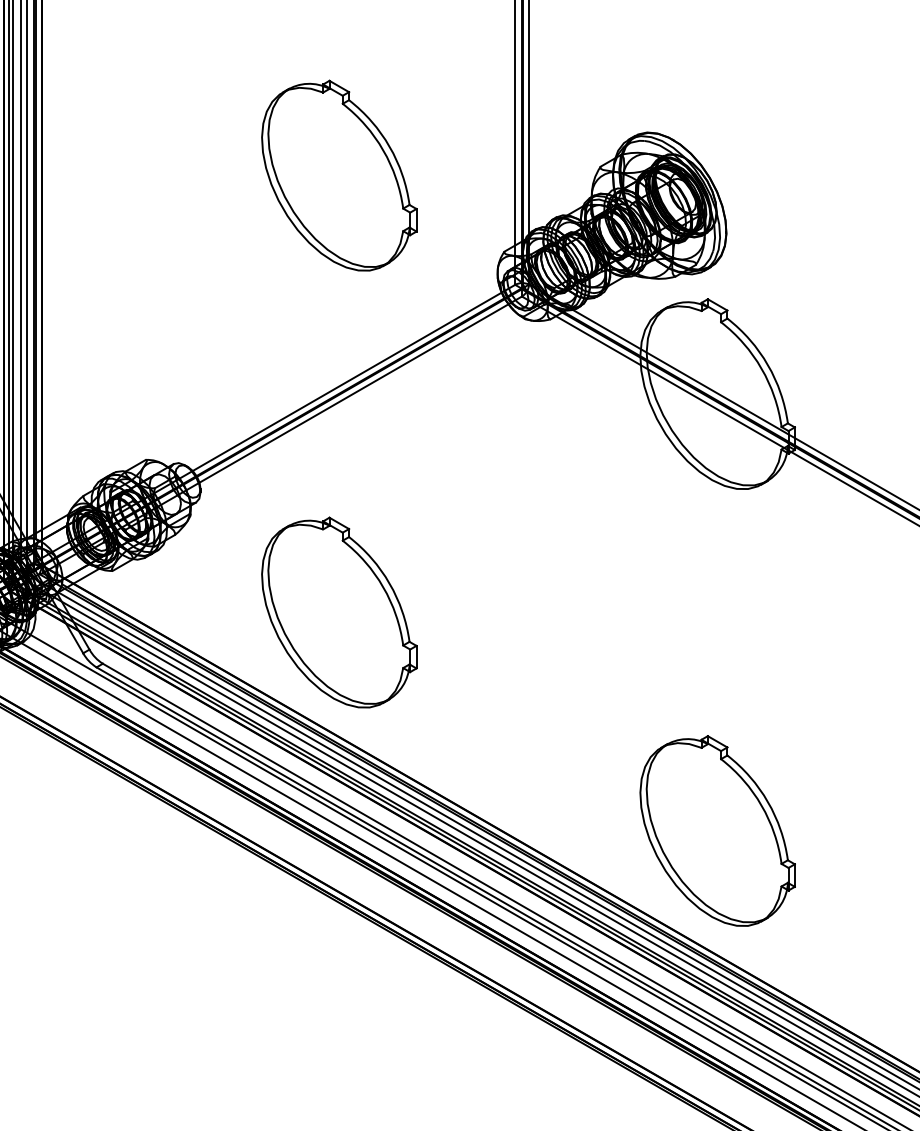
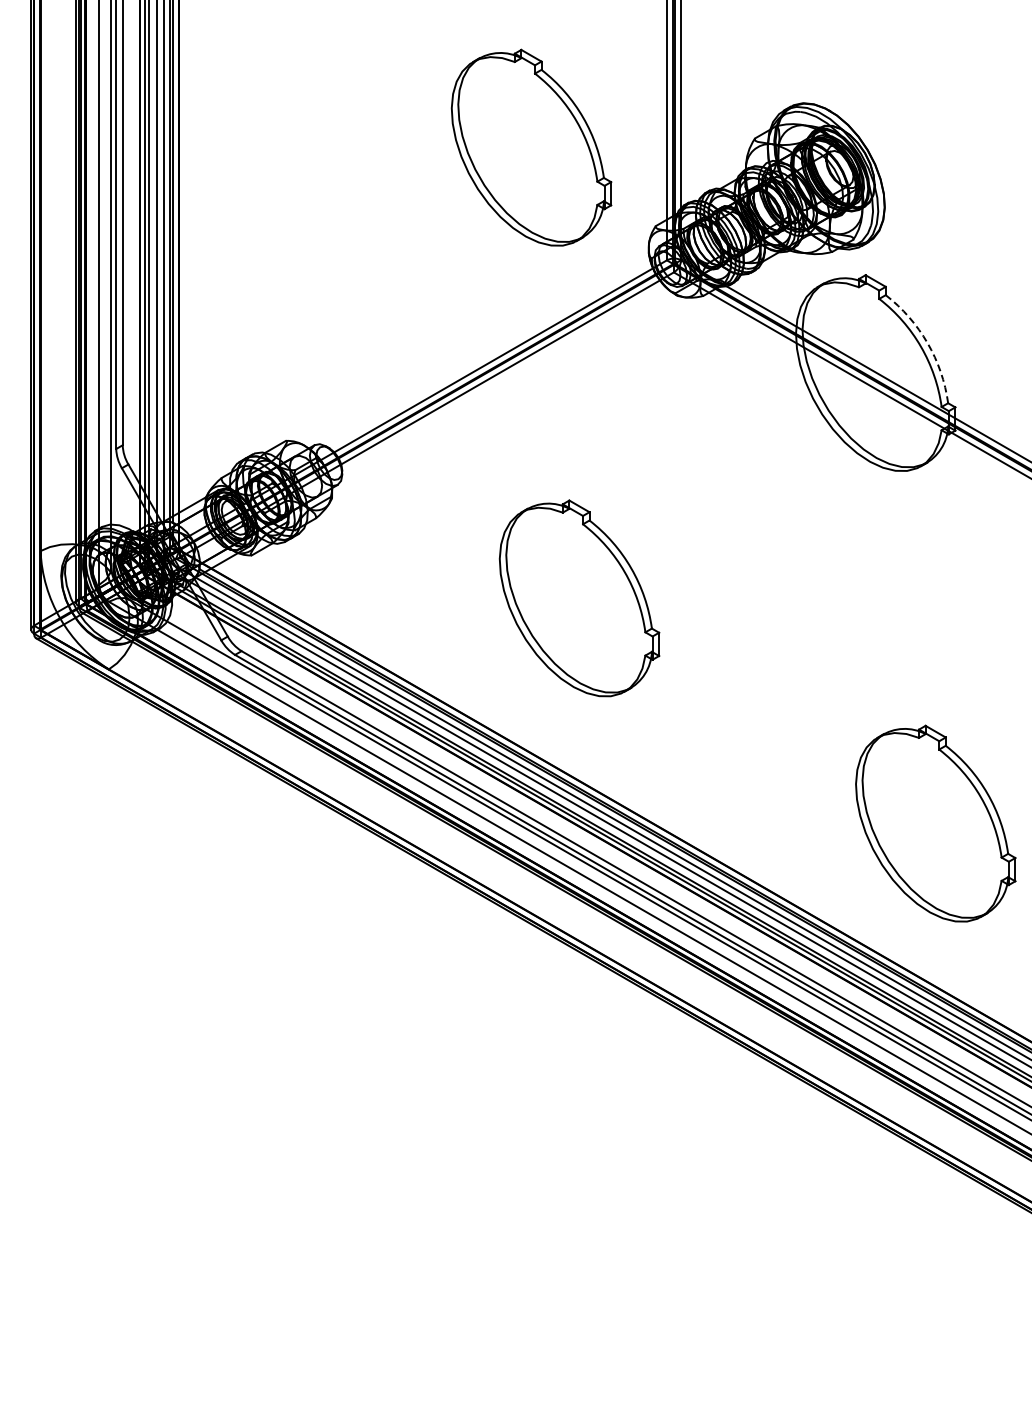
part: (339, 175) -> (531, 147), moved
arc: (767, 365) -> (927, 343), solid -> dashed
part: (339, 612) -> (579, 598), moved
part: (717, 830) -> (935, 823), moved

